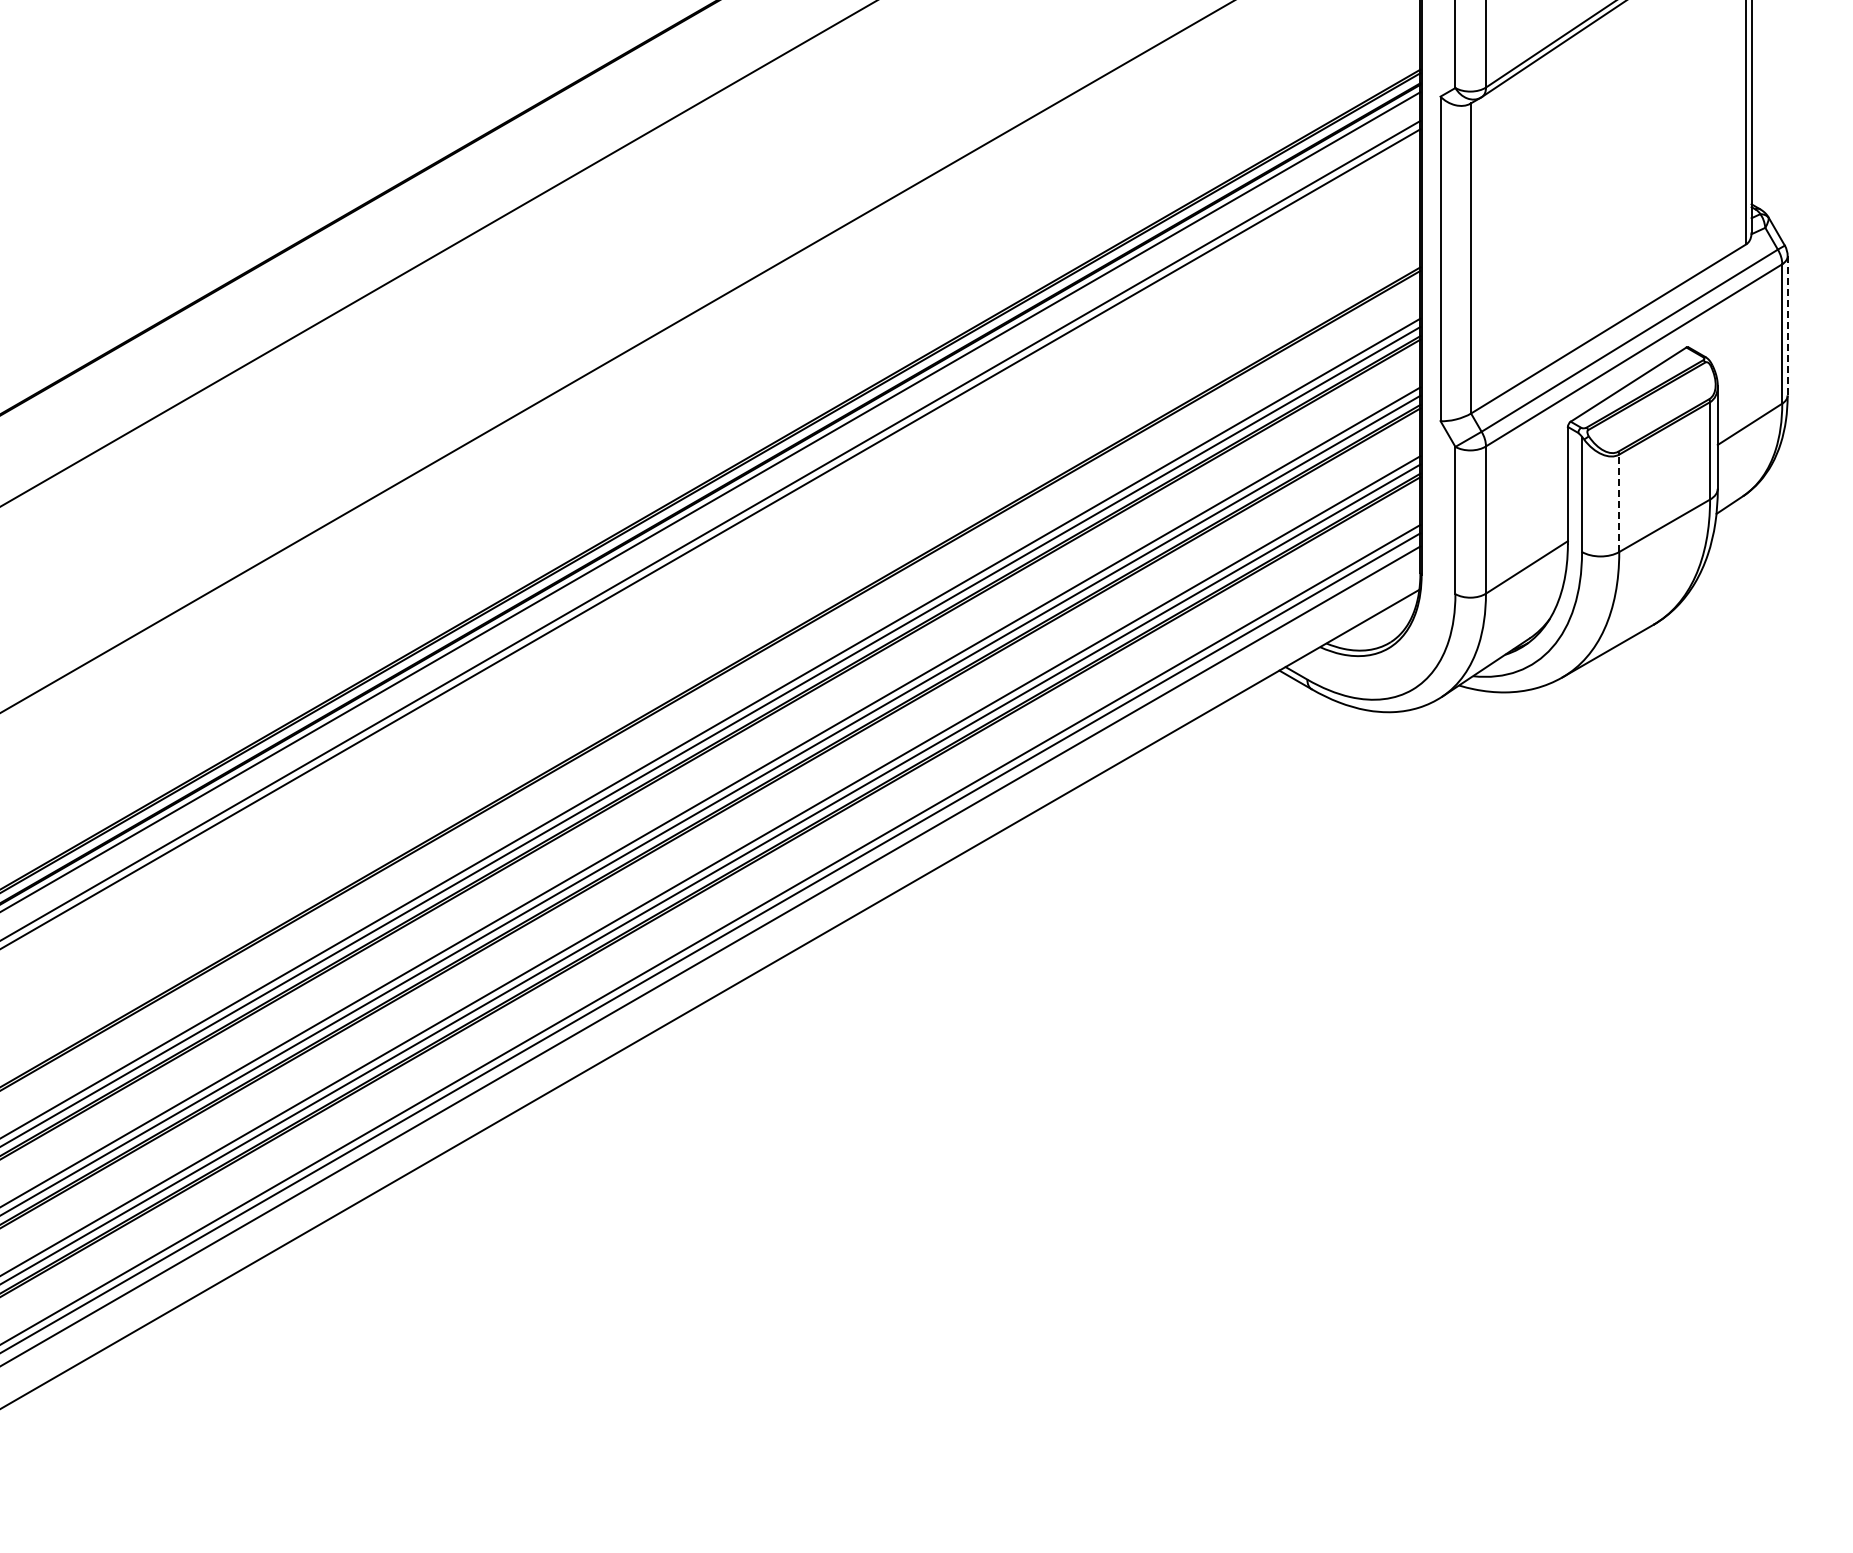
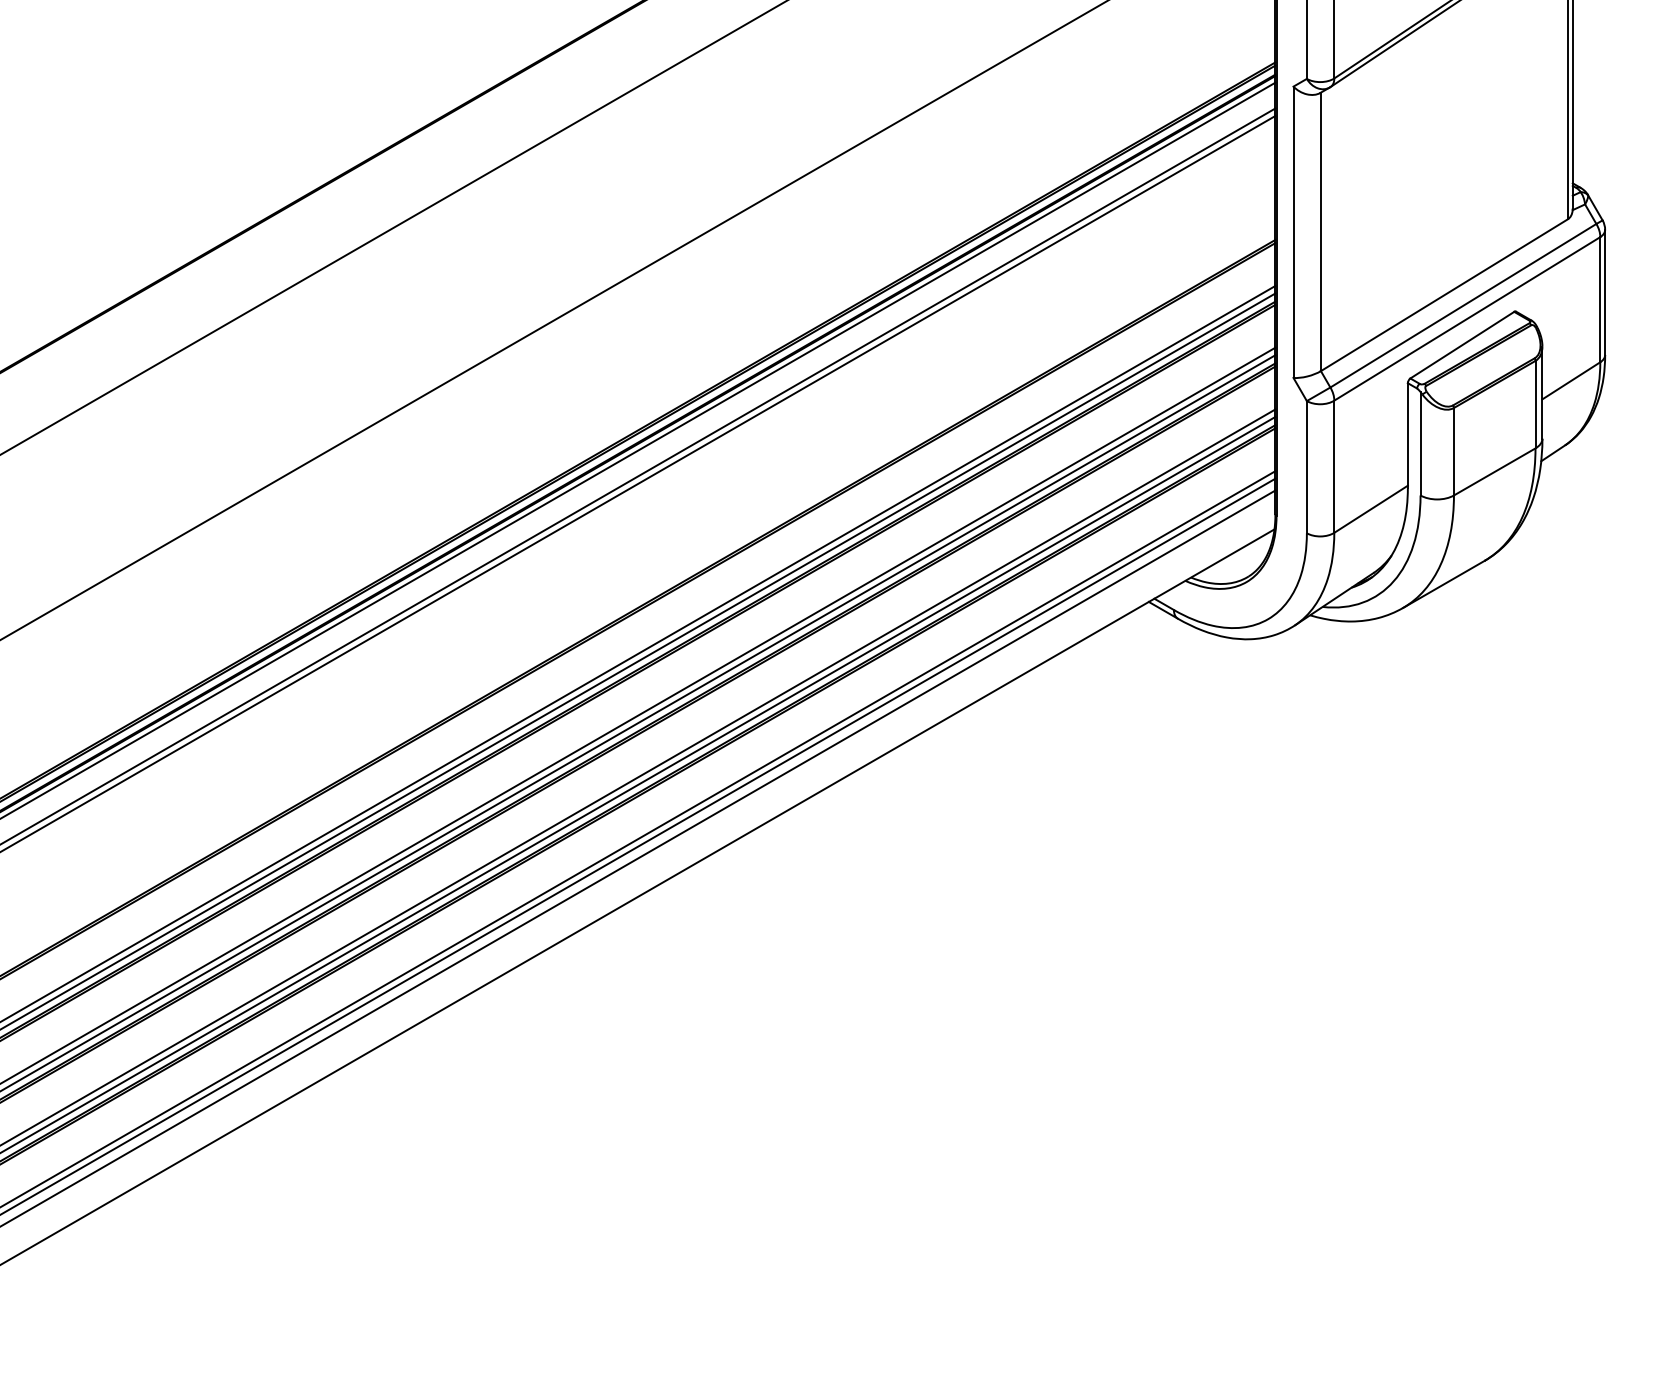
line: (1787, 325) -> (1605, 292), dashed -> solid
line: (1619, 503) -> (1454, 451), dashed -> solid

